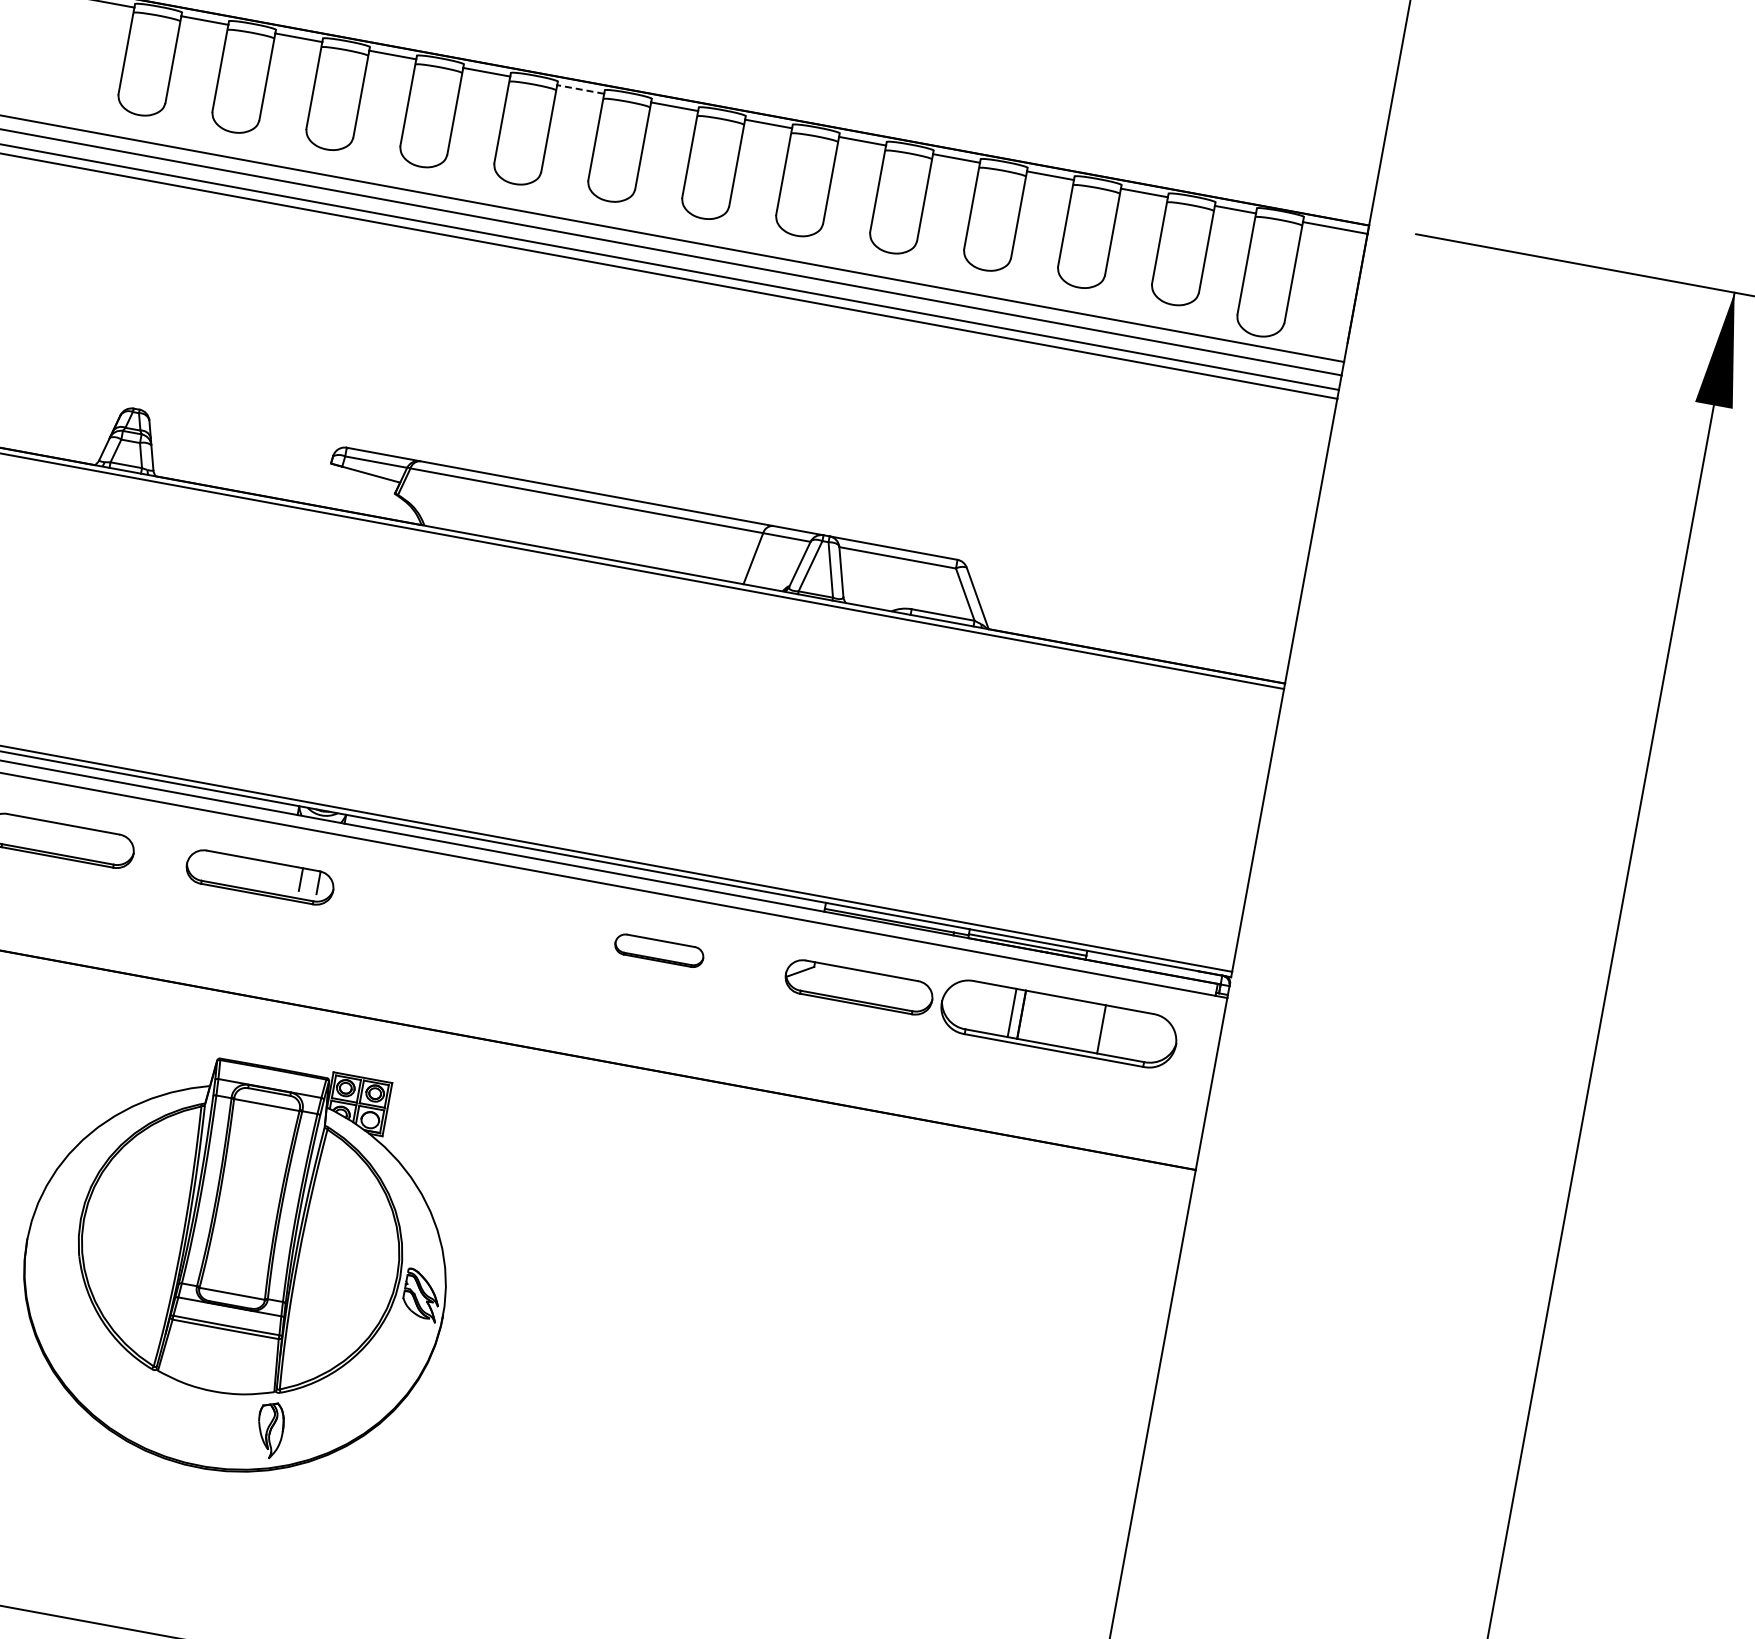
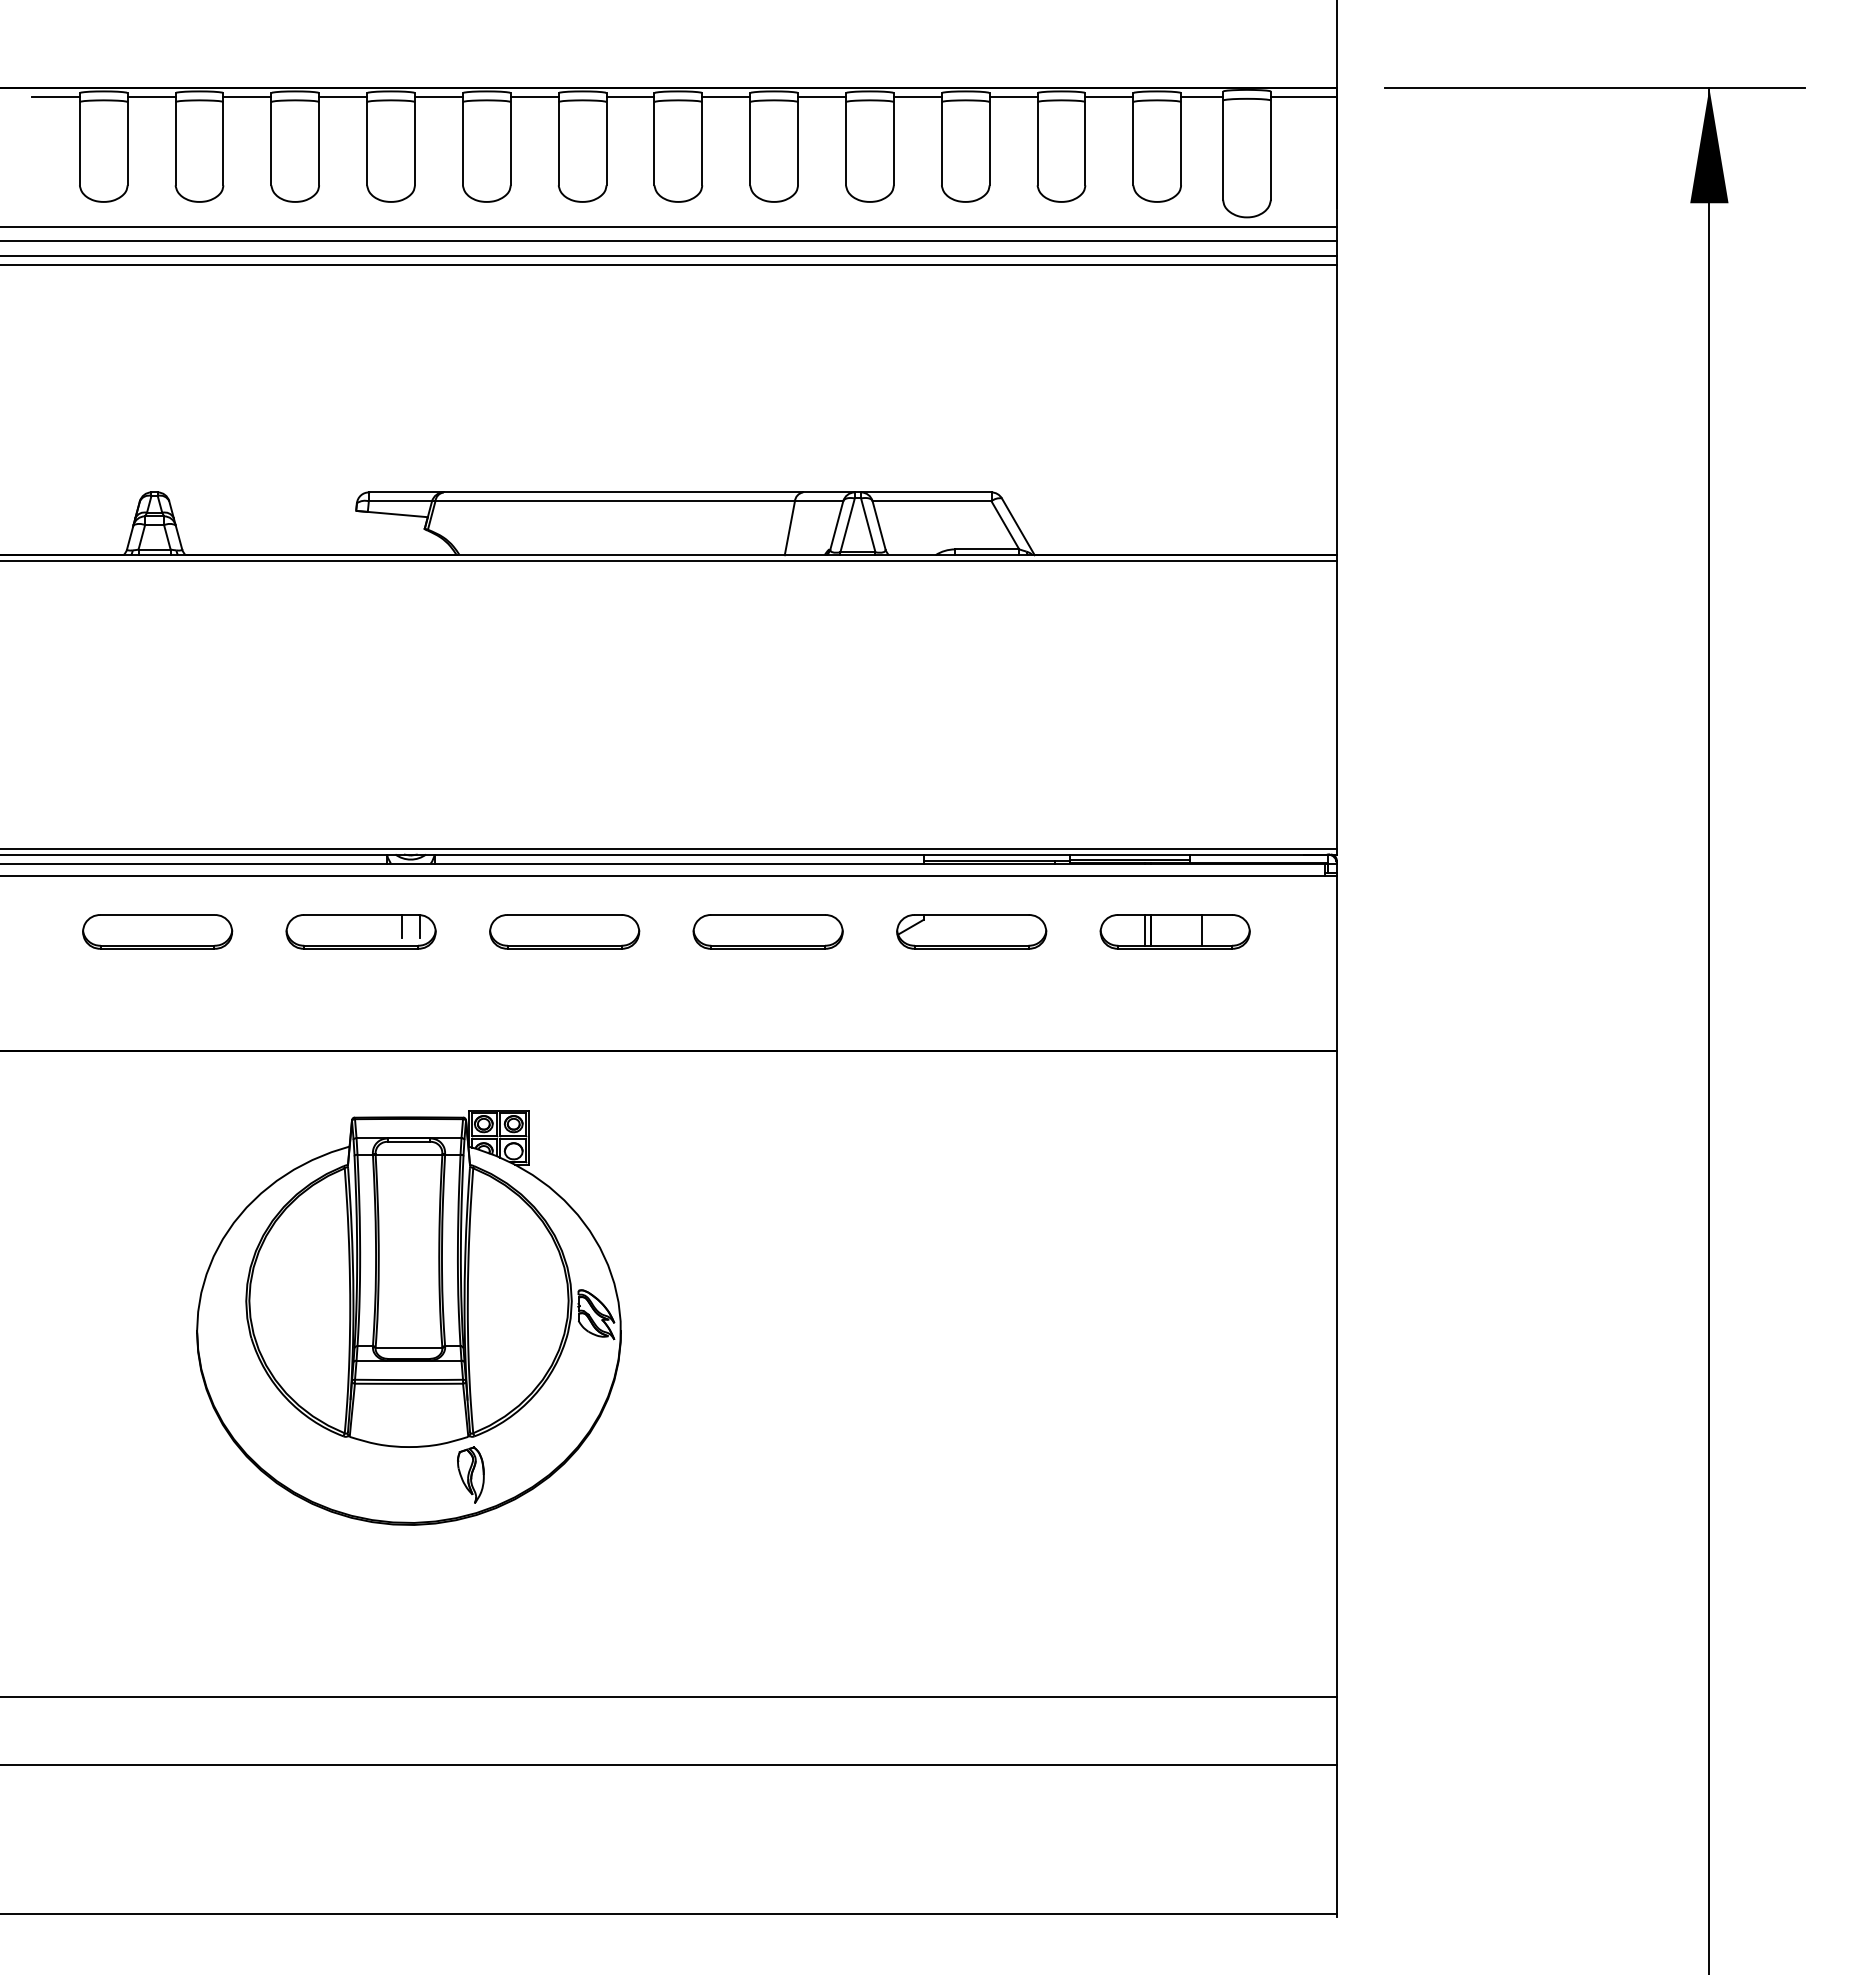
line: (580, 89) -> (534, 96), dashed -> solid
part: (459, 913) -> (564, 931), added
part: (658, 950) -> (767, 931), size x1.67
part: (1058, 1023) -> (1174, 931), size x0.62

